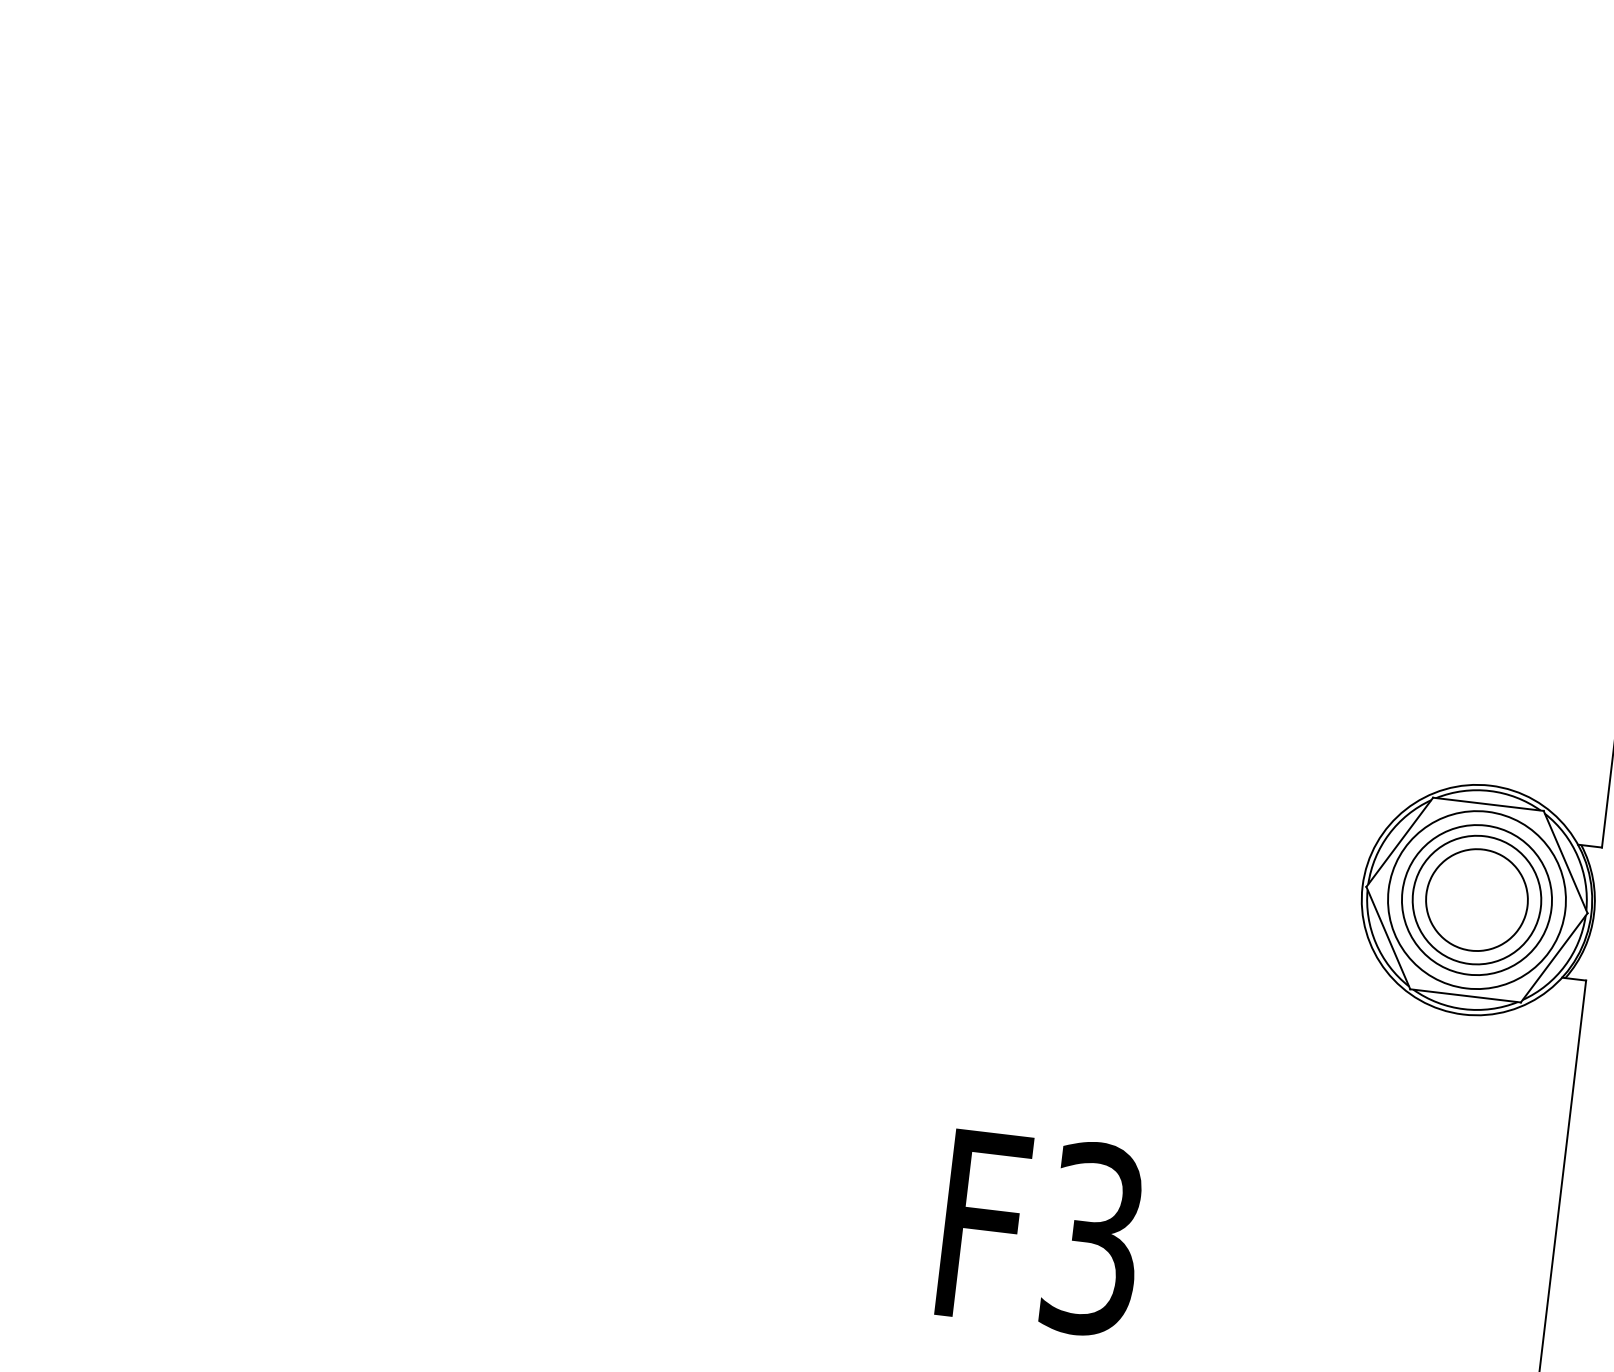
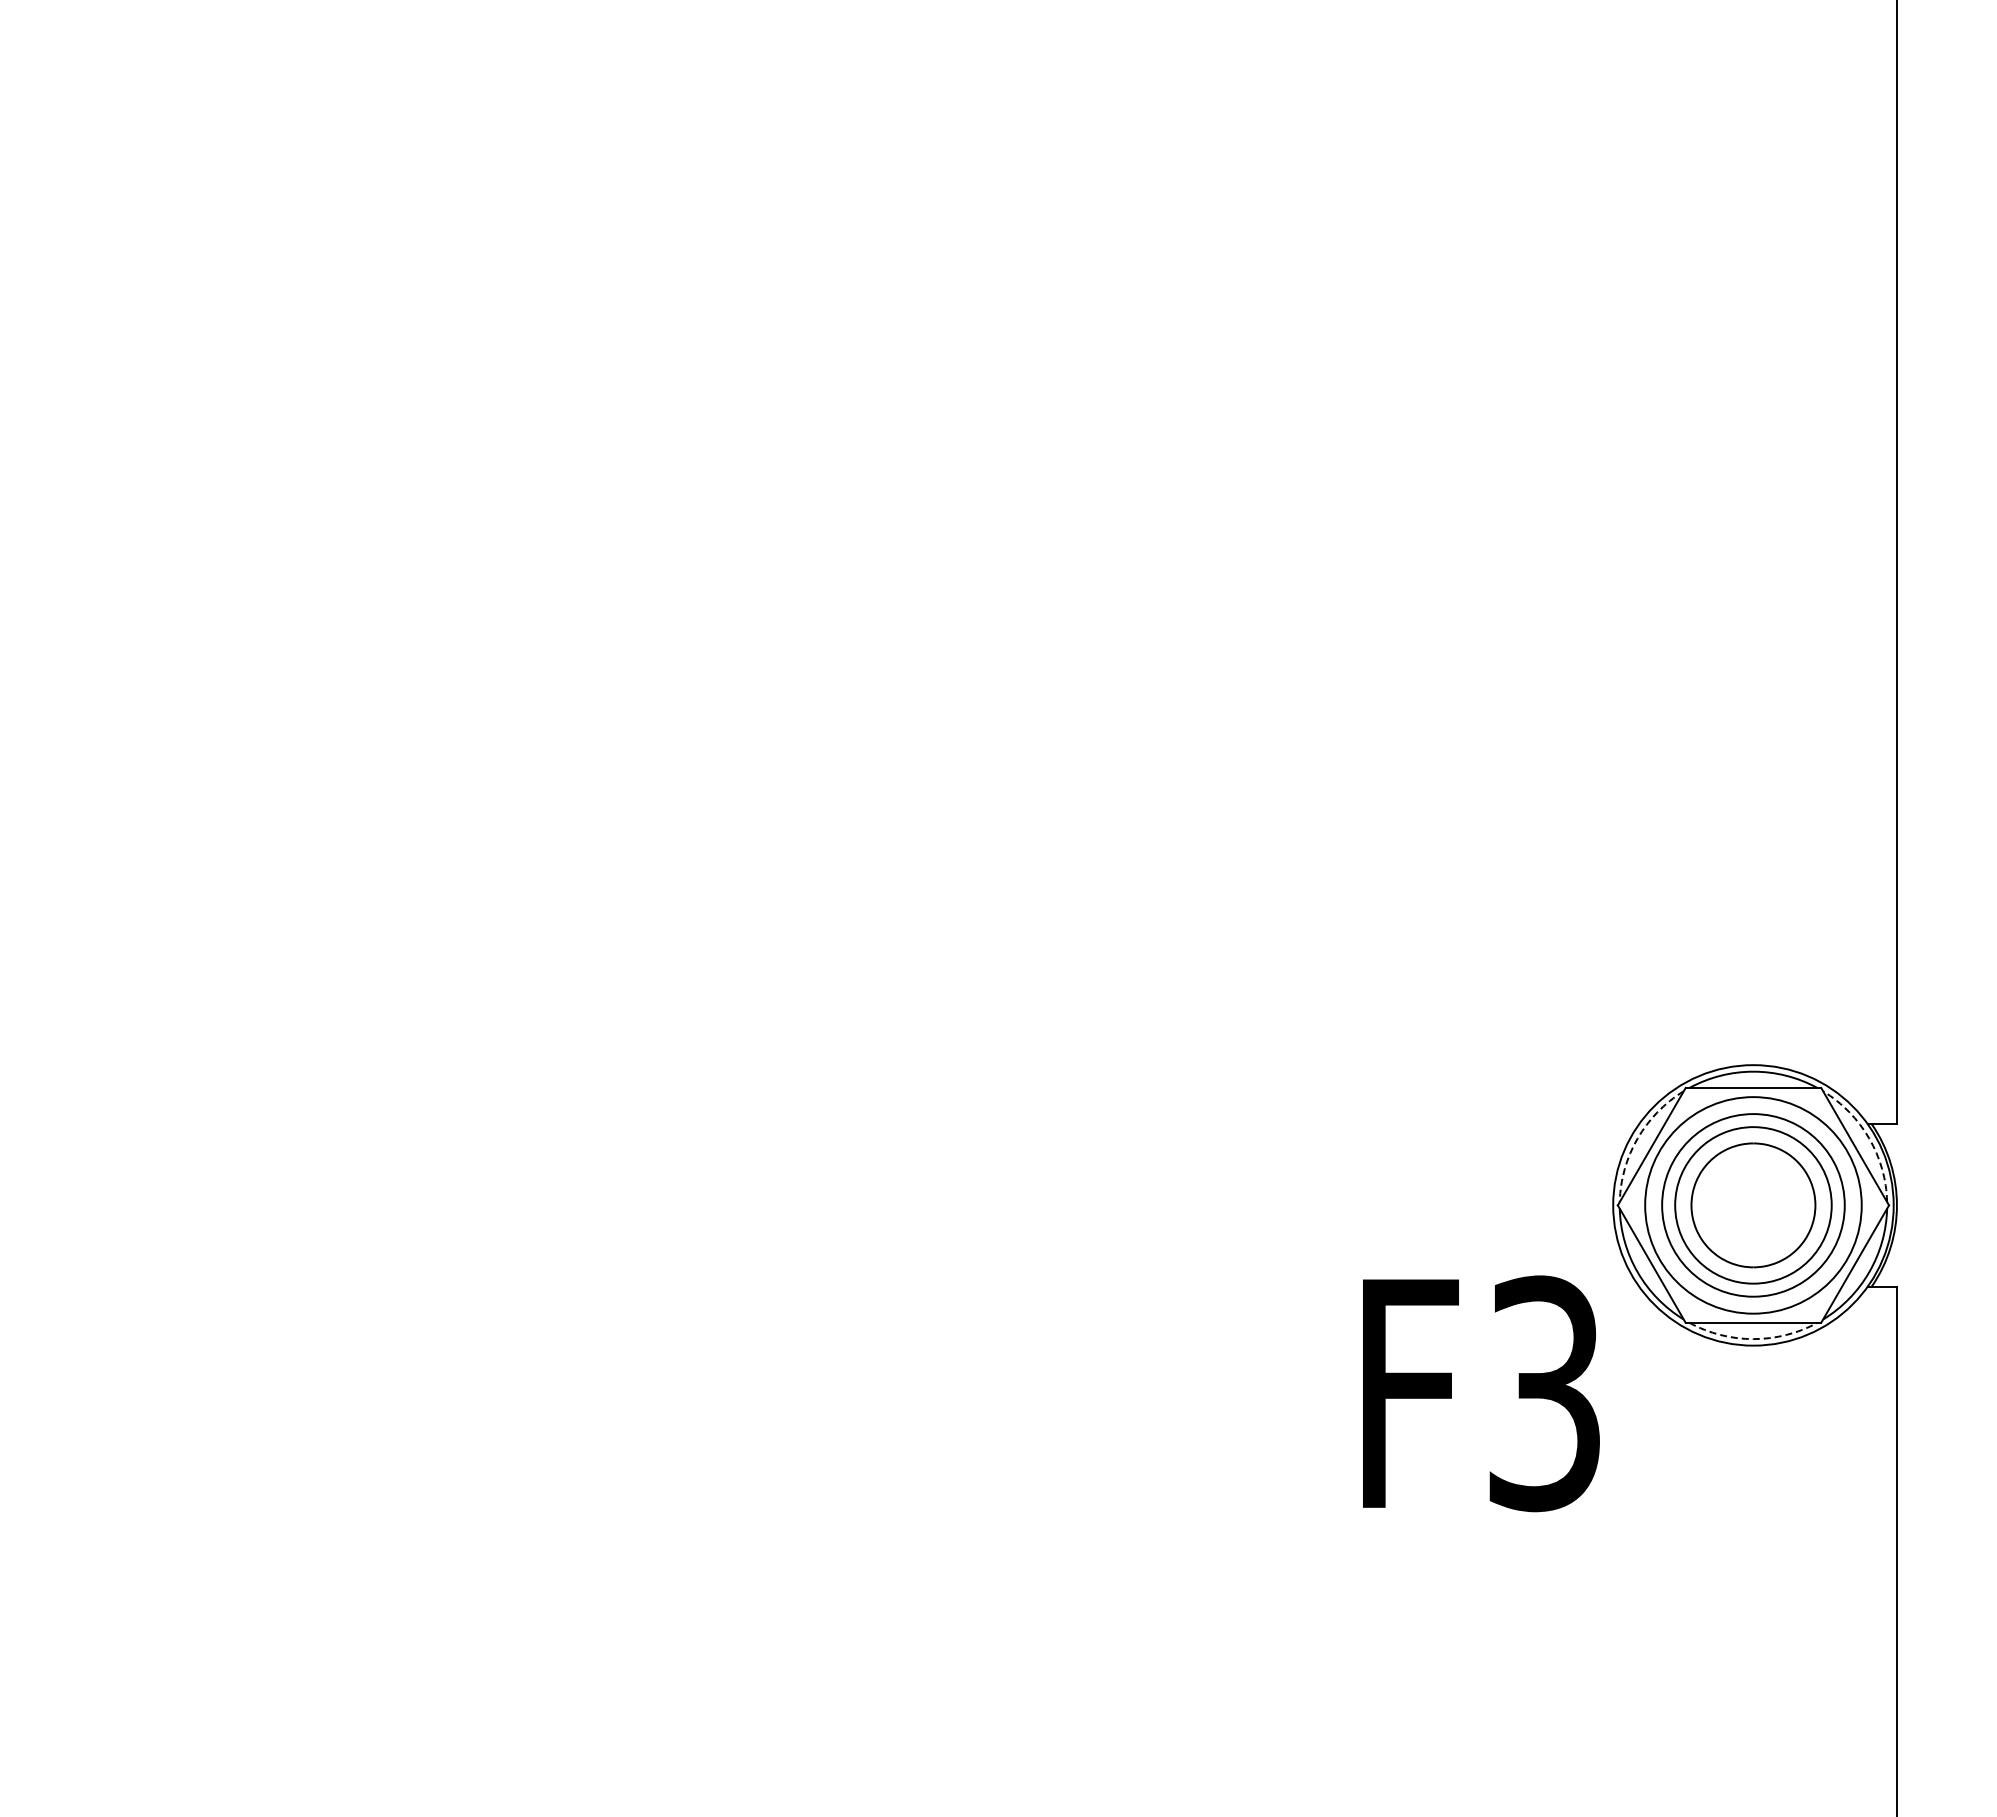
arc: (1388, 834) -> (1637, 1138), solid -> dashed
arc: (1578, 856) -> (1869, 1138), solid -> dashed
arc: (1463, 1009) -> (1753, 1339), solid -> dashed
text: (1041, 1233) -> (1481, 1393), moved

